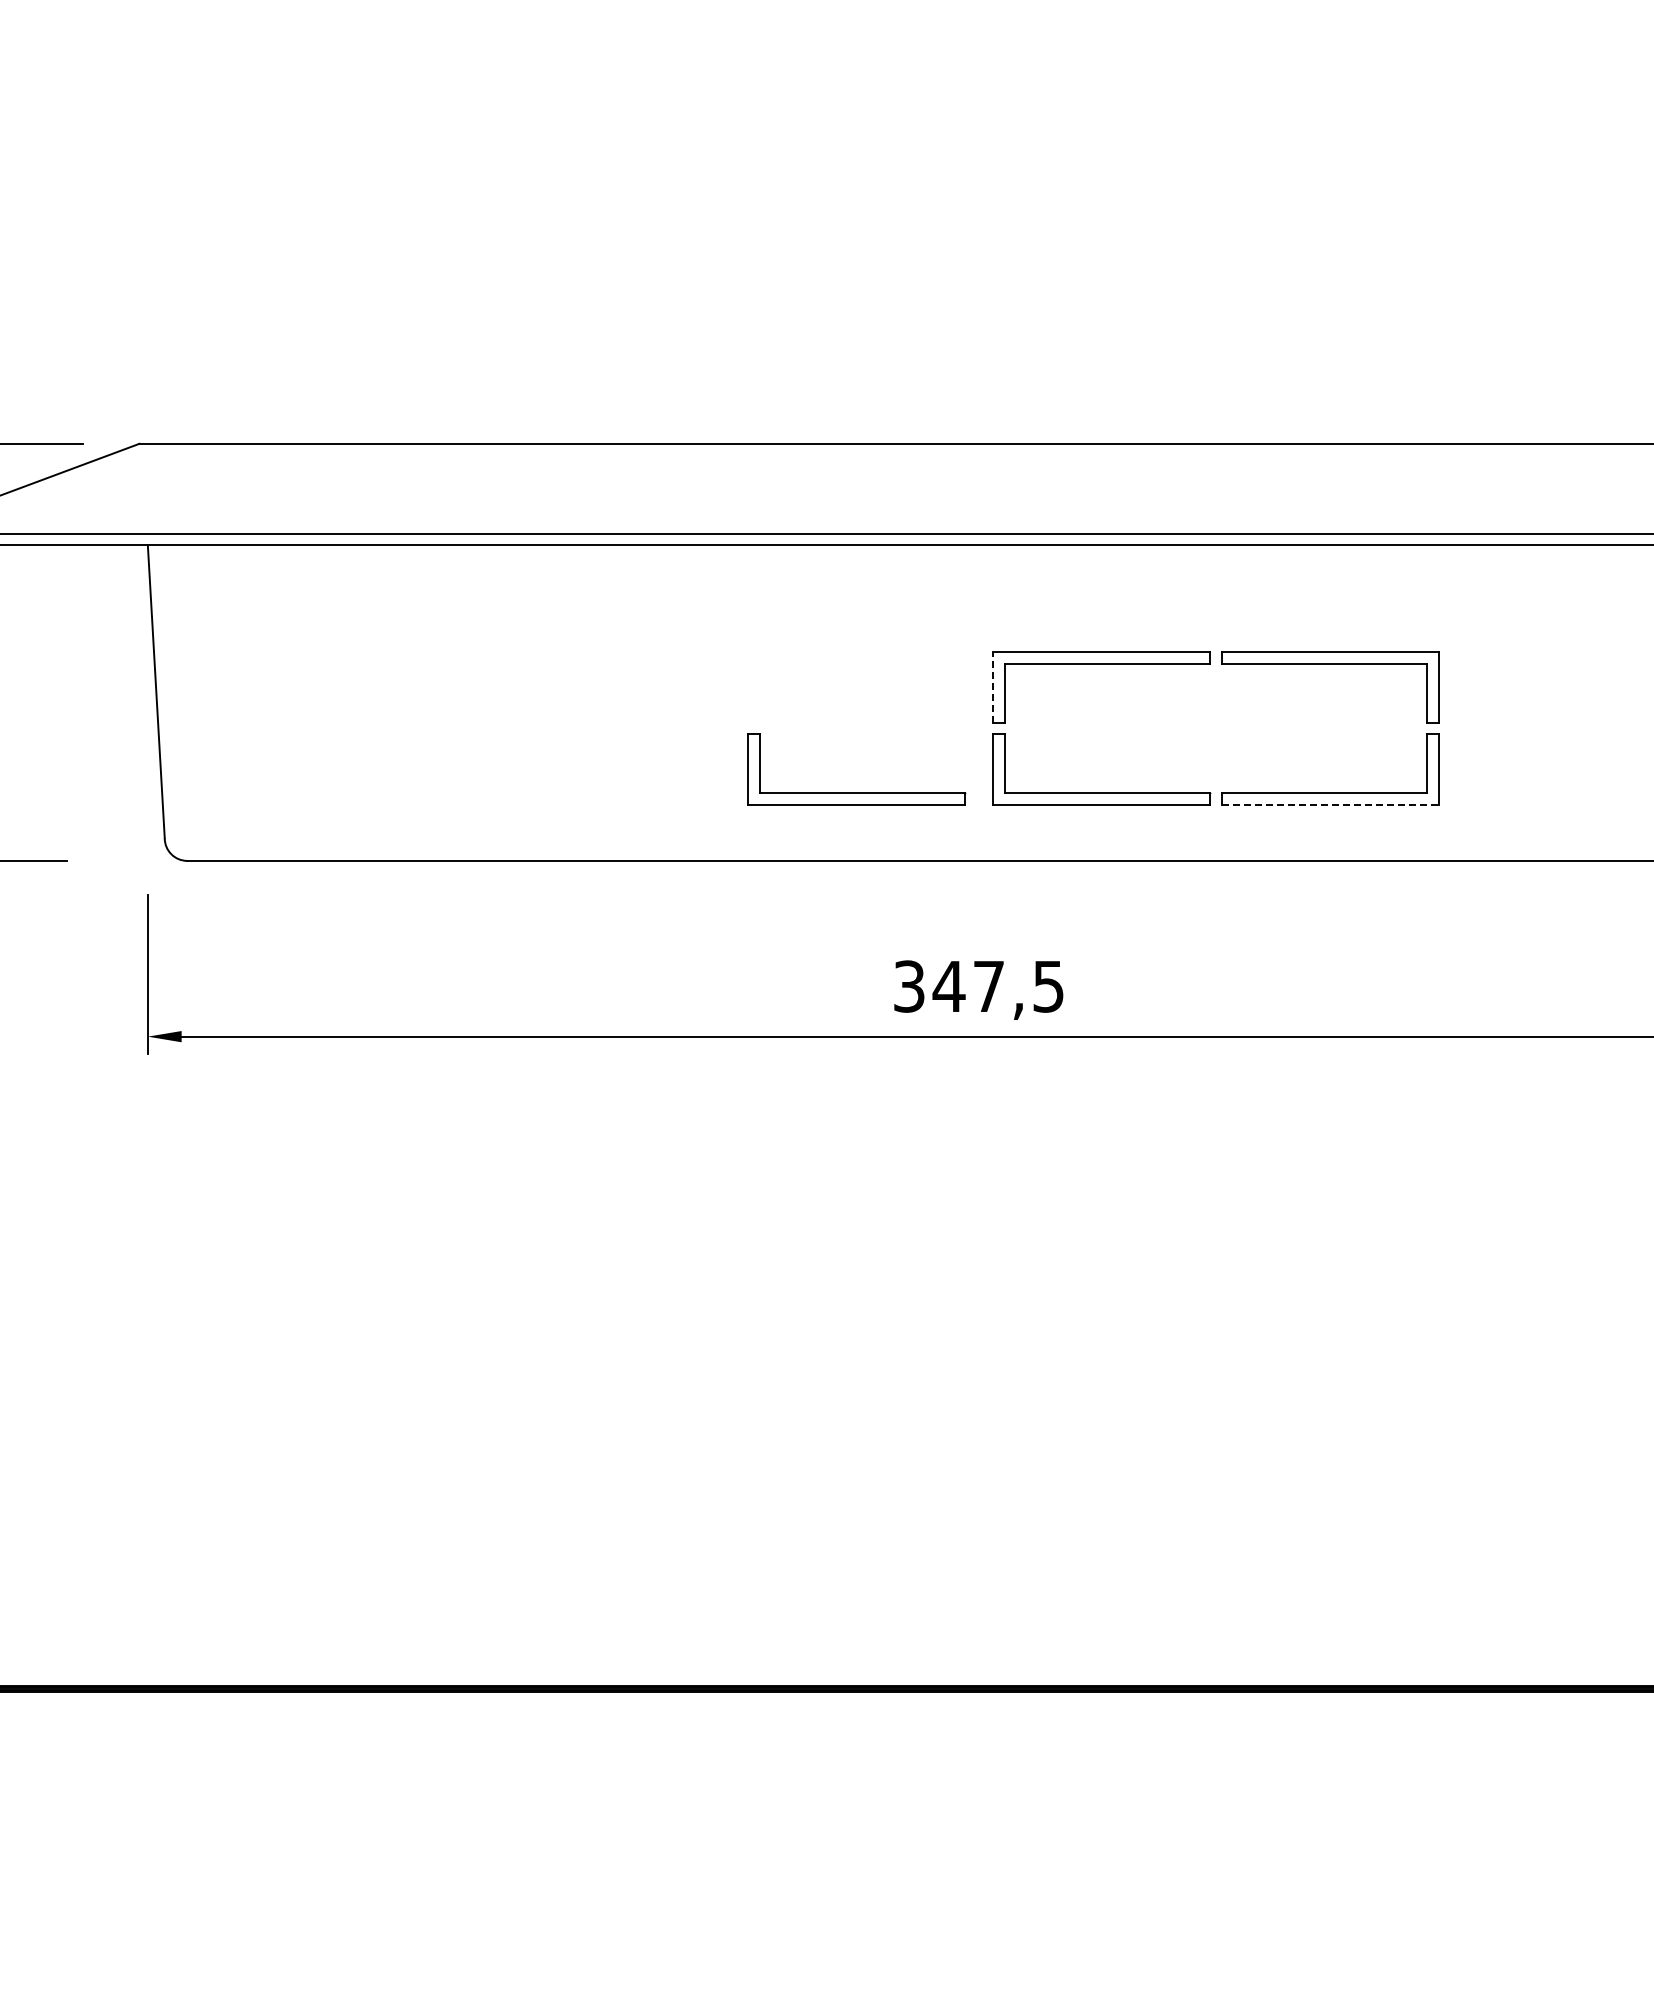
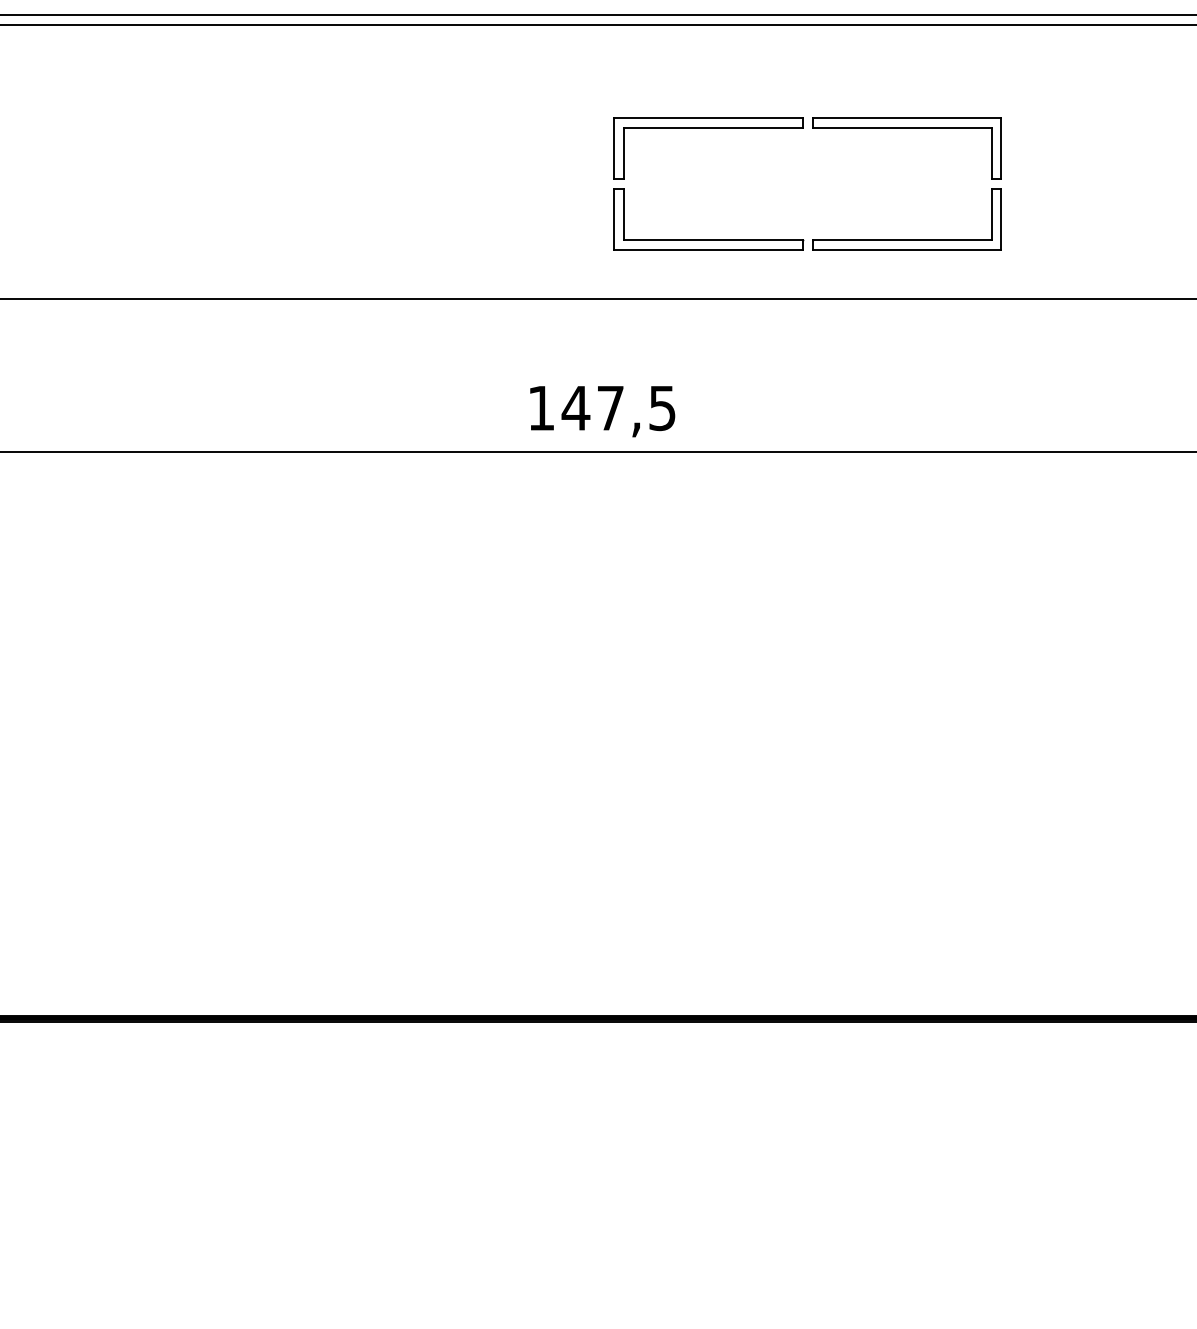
line: (993, 687) -> (614, 148), dashed -> solid
part: (856, 792) -> (495, 239), removed
line: (1330, 804) -> (907, 250), dashed -> solid
text: (909, 986) -> (541, 408), 347,5 -> 147,5

